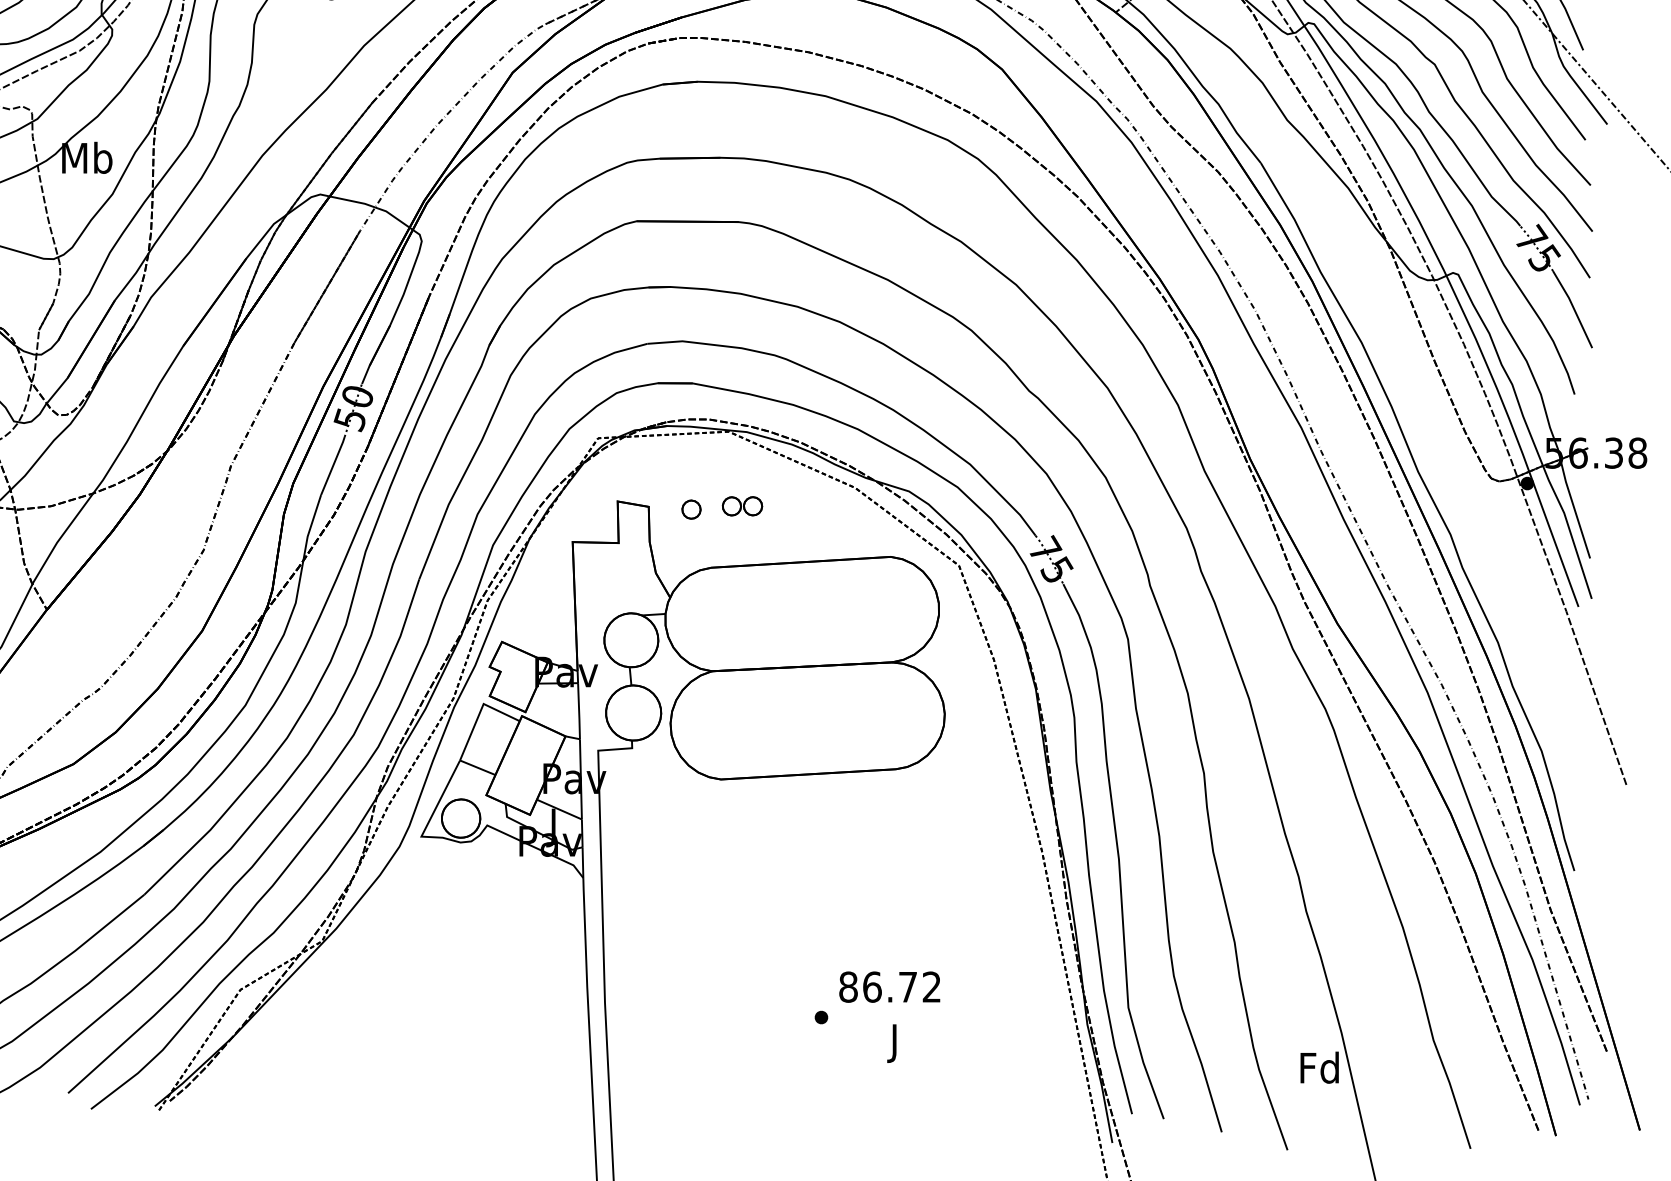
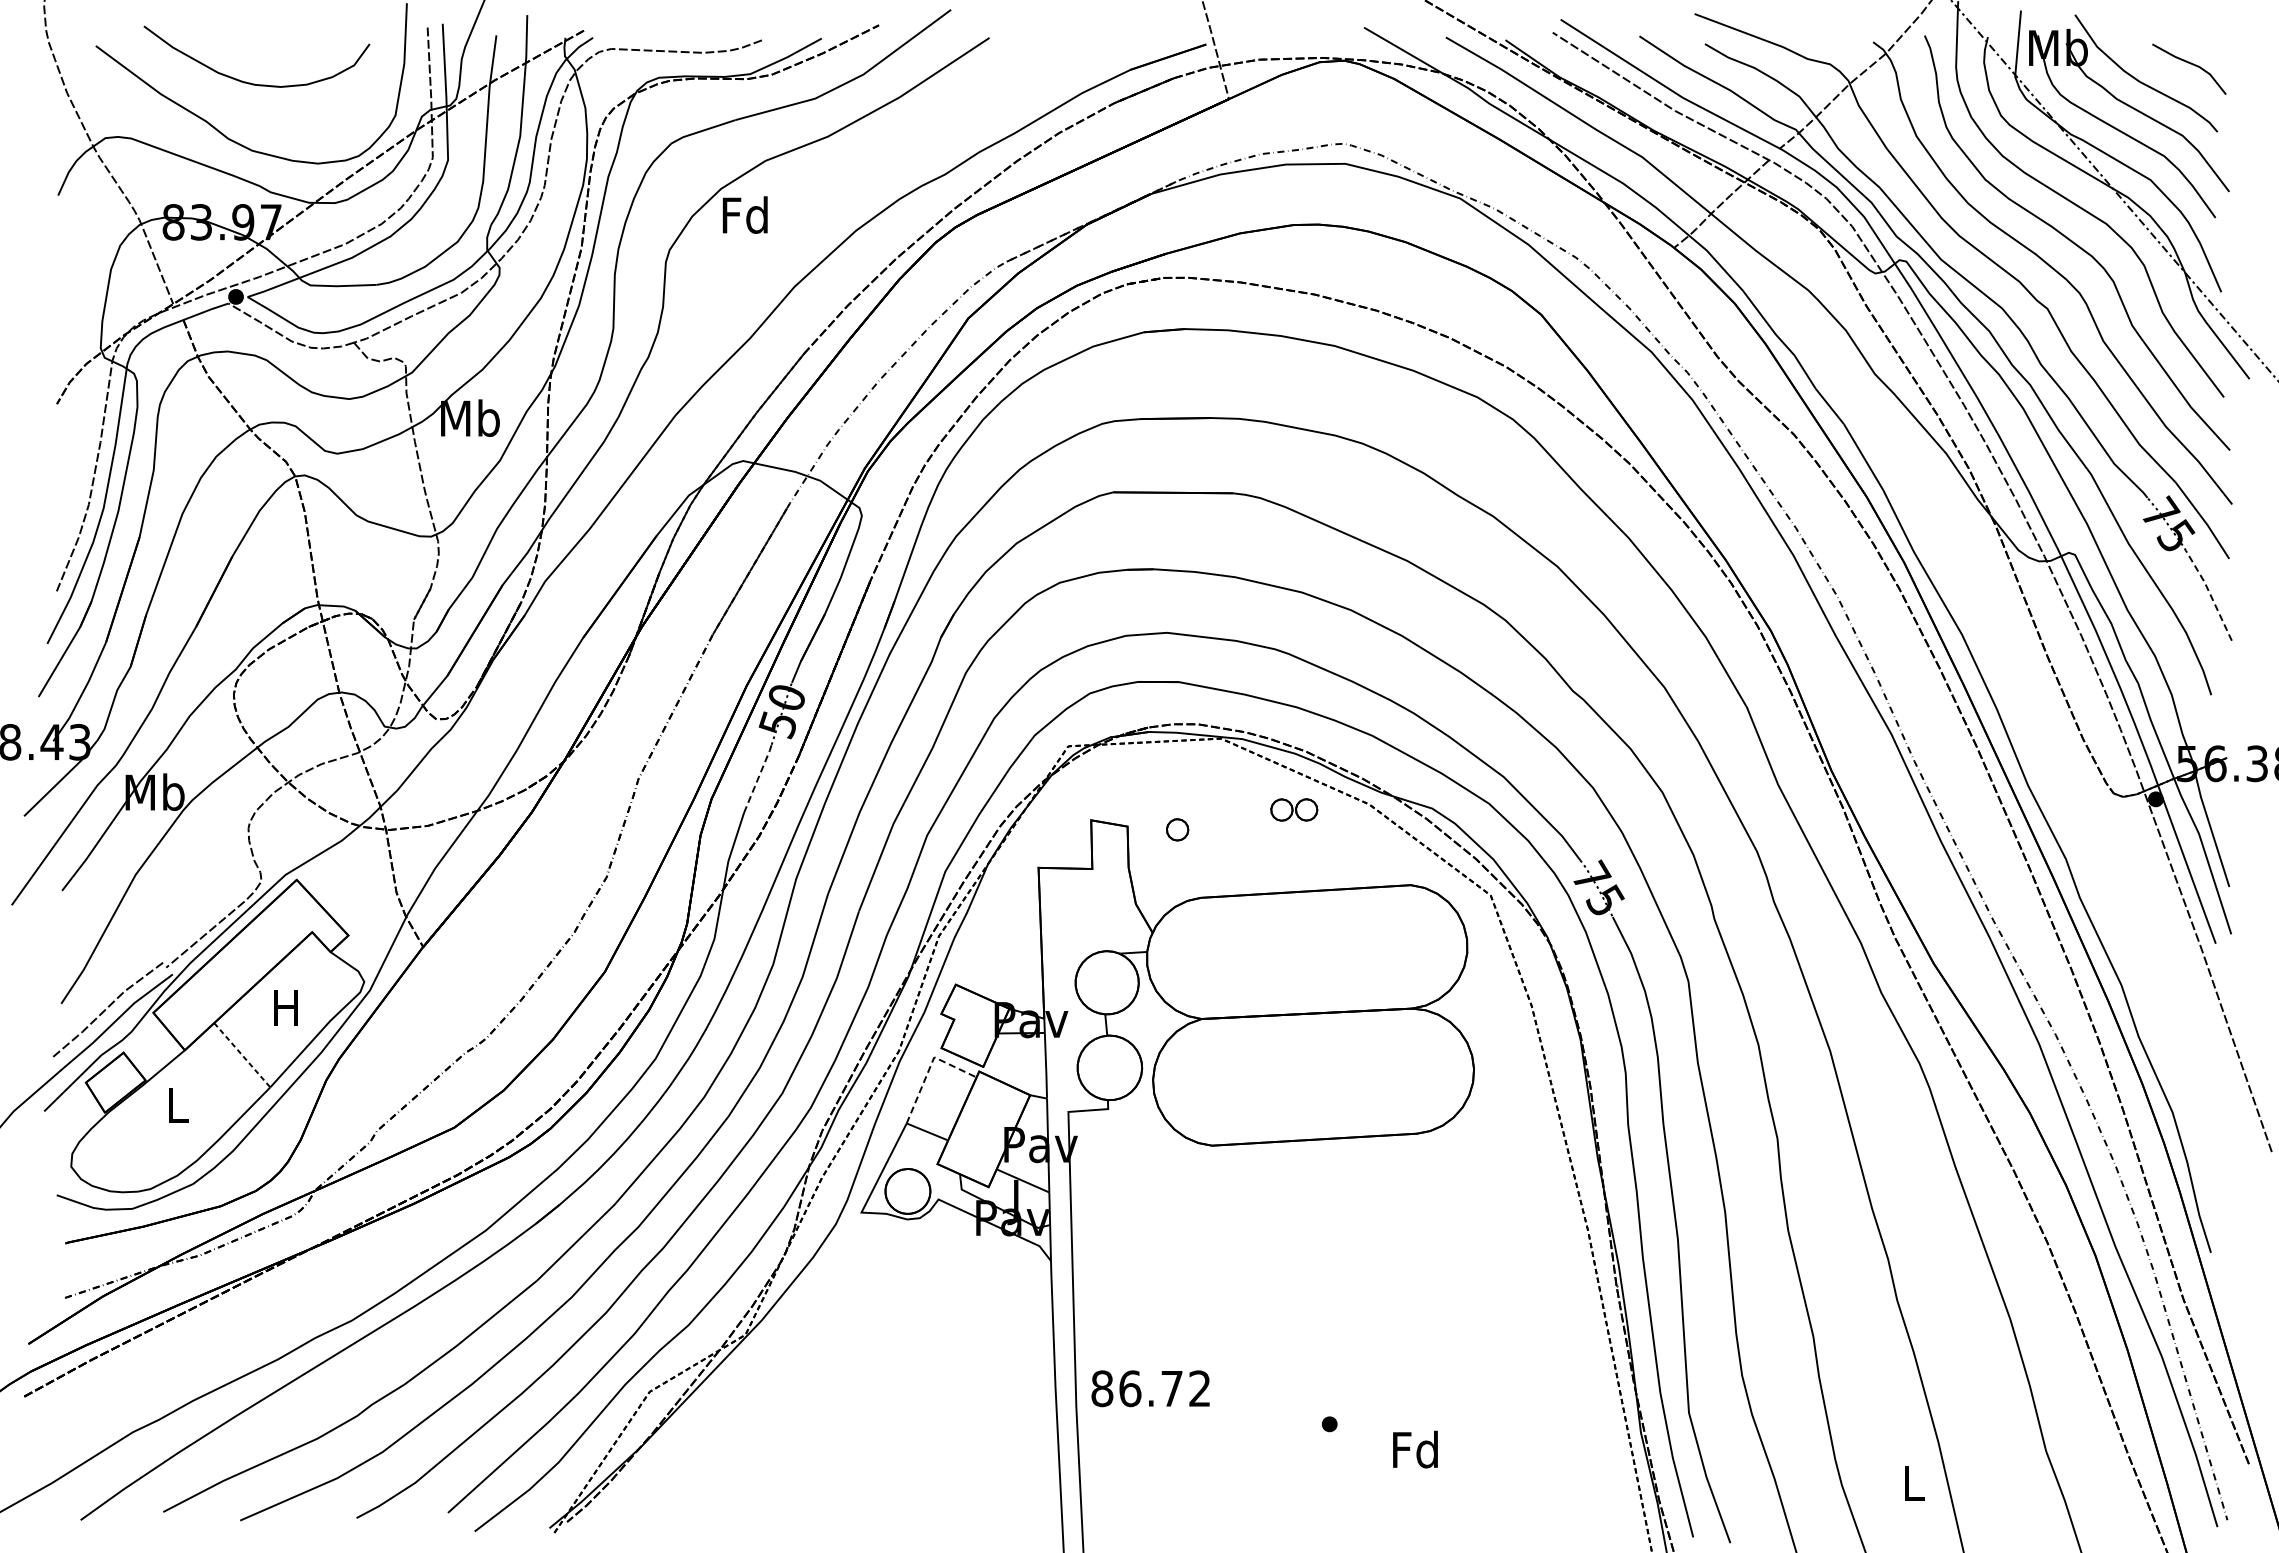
line: (1574, 307) -> (2210, 593), solid -> dashed
line: (333, 465) -> (758, 778), solid -> dashed
part: (742, 505) -> (1294, 809), moved
line: (479, 713) -> (929, 1068), solid -> dashed
text: (889, 986) -> (1150, 1388), moved
text: (894, 1042) -> (1415, 1453), J -> Fd
text: (1319, 1067) -> (1912, 1482), Fd -> L

